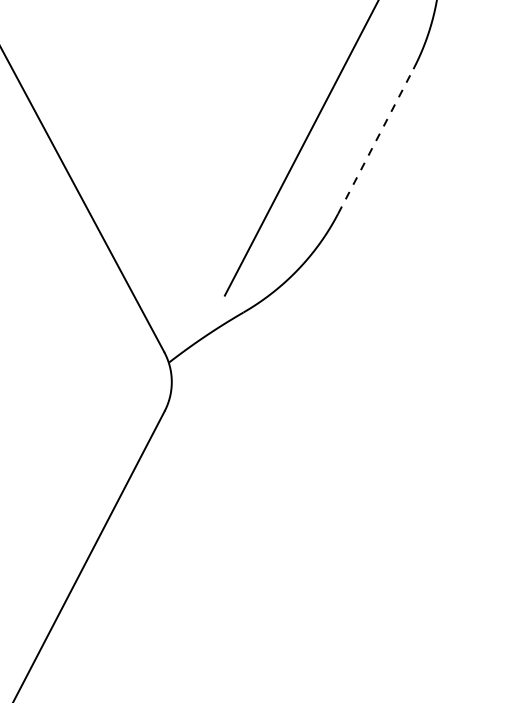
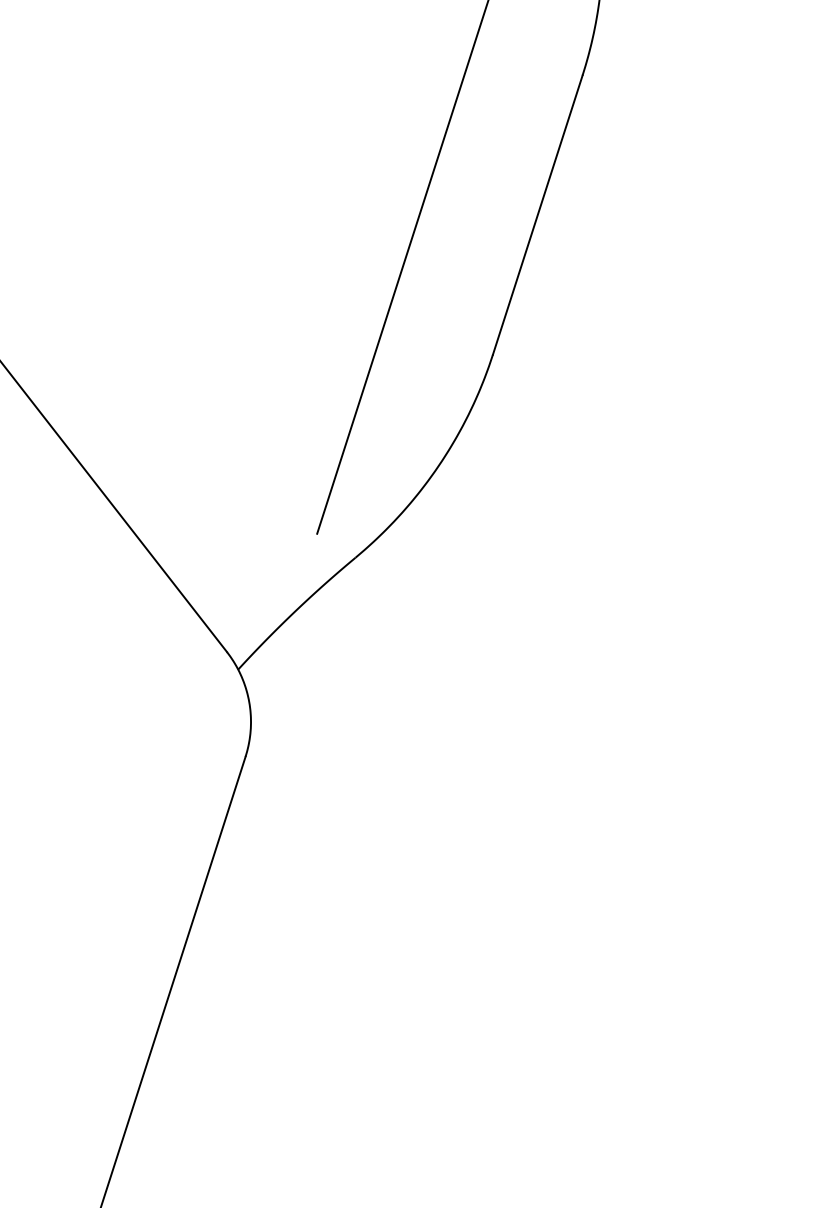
line: (375, 141) -> (537, 215), dashed -> solid

